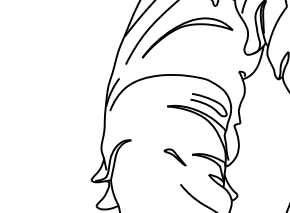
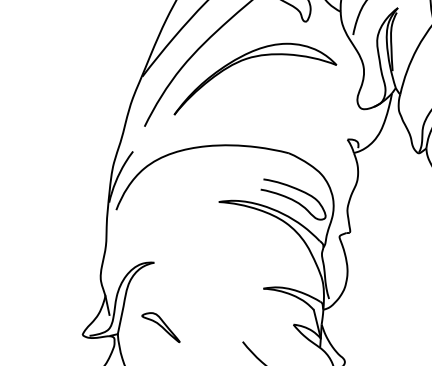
part: (174, 157) -> (160, 327), moved

